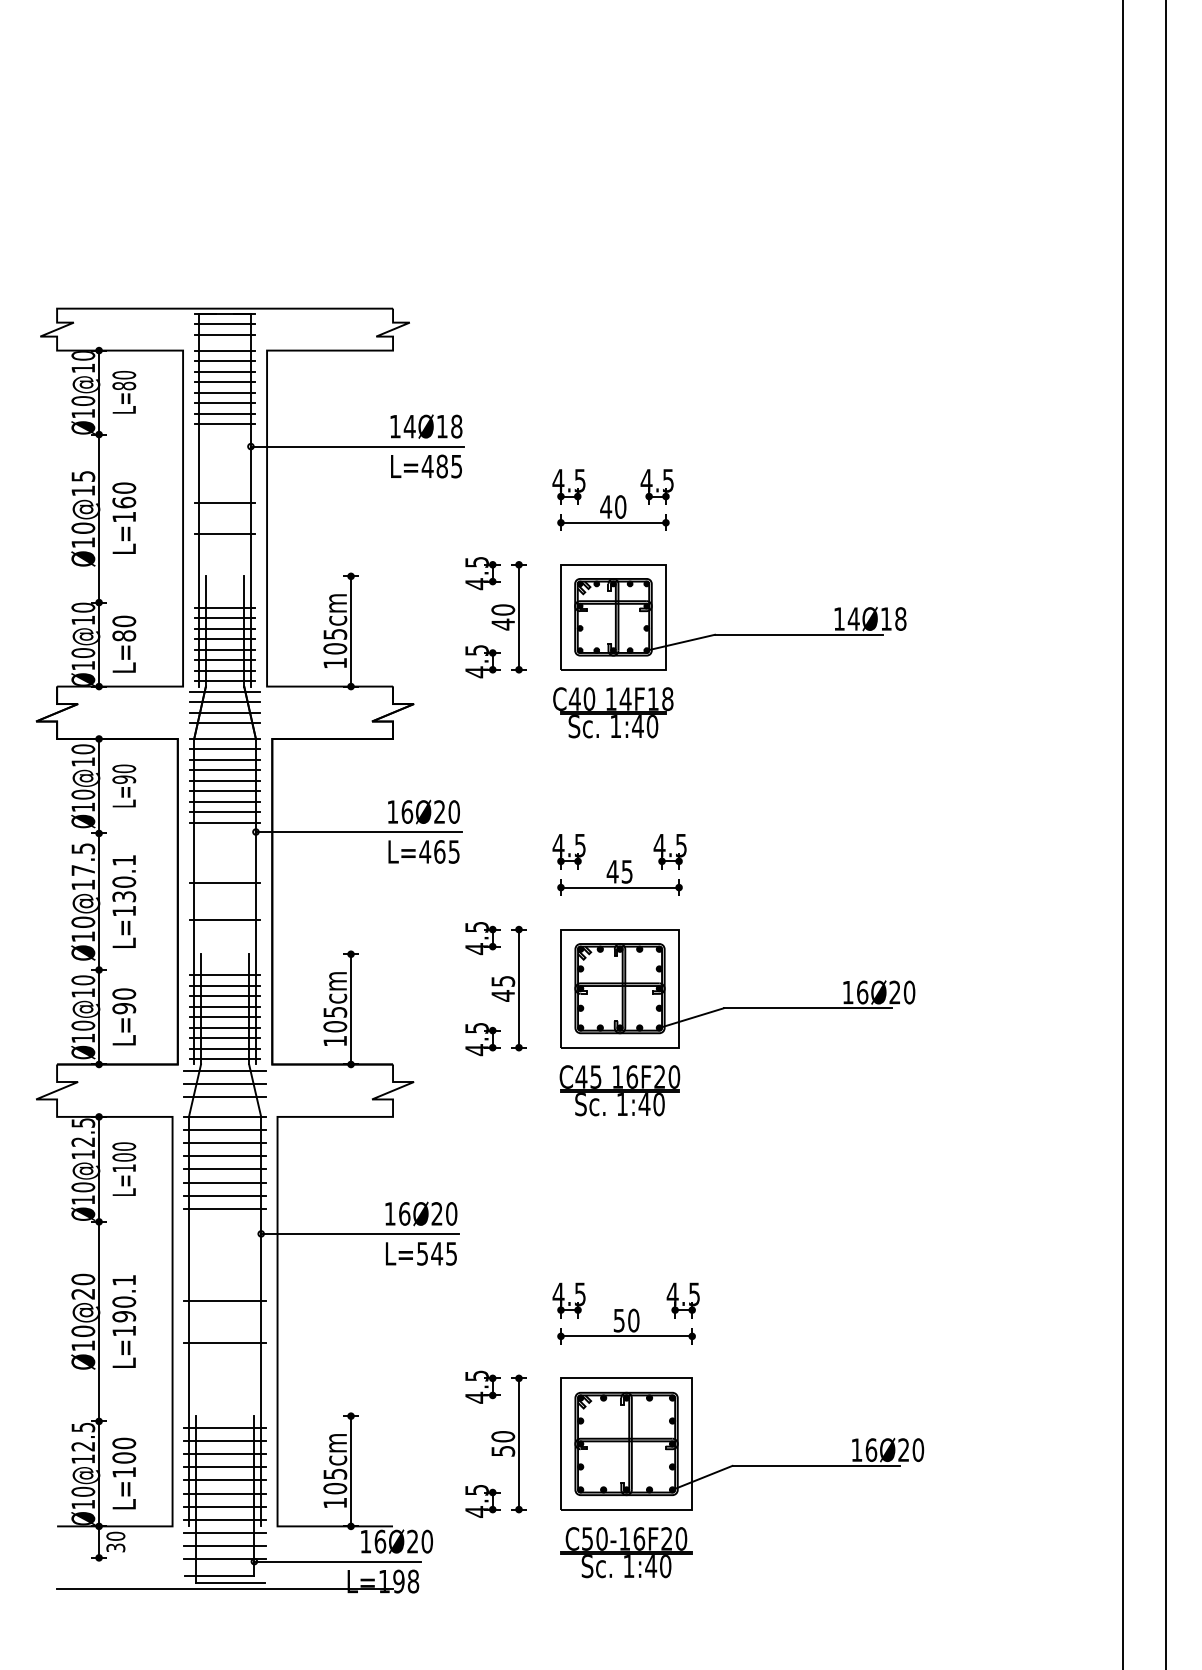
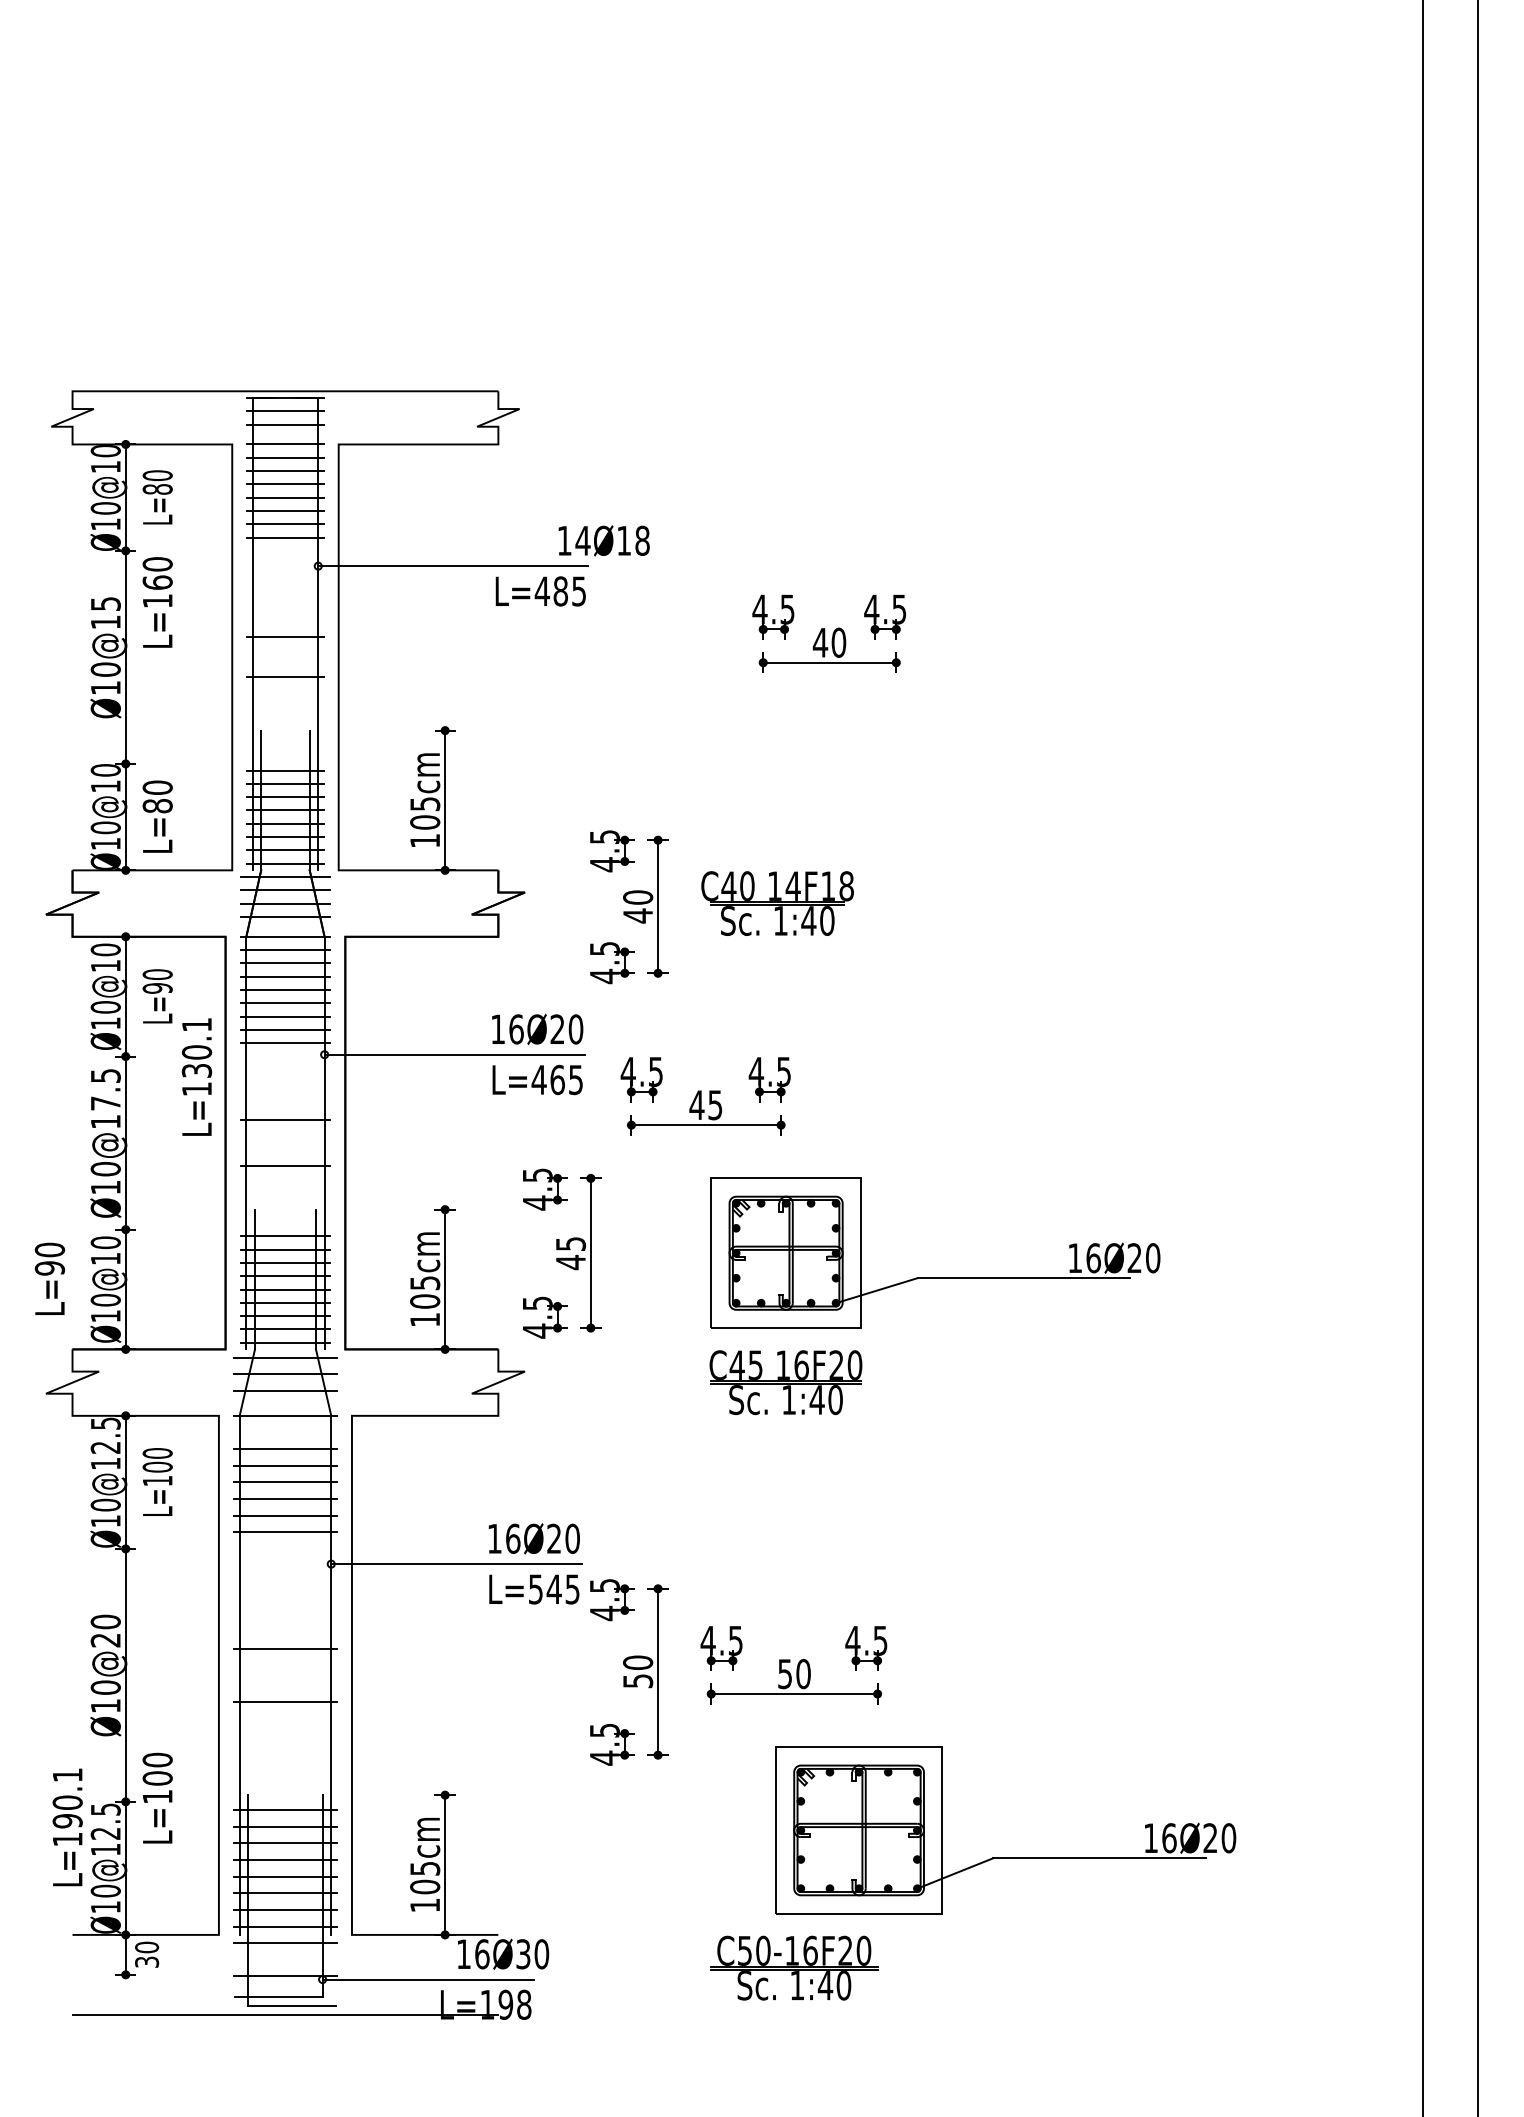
text: (426, 426) -> (604, 540), moved
part: (612, 499) -> (828, 633), moved
text: (124, 517) -> (157, 601), moved
part: (495, 617) -> (628, 907), moved
part: (733, 634) -> (929, 804), removed
part: (619, 864) -> (705, 1095), moved
text: (124, 901) -> (197, 1076), moved
part: (495, 989) -> (561, 1254), moved
text: (124, 1016) -> (50, 1278), moved
line: (224, 1130) -> (284, 1433), removed
text: (124, 1321) -> (67, 1827), moved
part: (495, 1443) -> (628, 1671), moved
part: (742, 1465) -> (1006, 1857), moved
text: (124, 1473) -> (157, 1798), moved
text: (412, 1541) -> (523, 1954), 16Ø20 -> 16Ø30
line: (224, 1546) -> (284, 1960), removed

